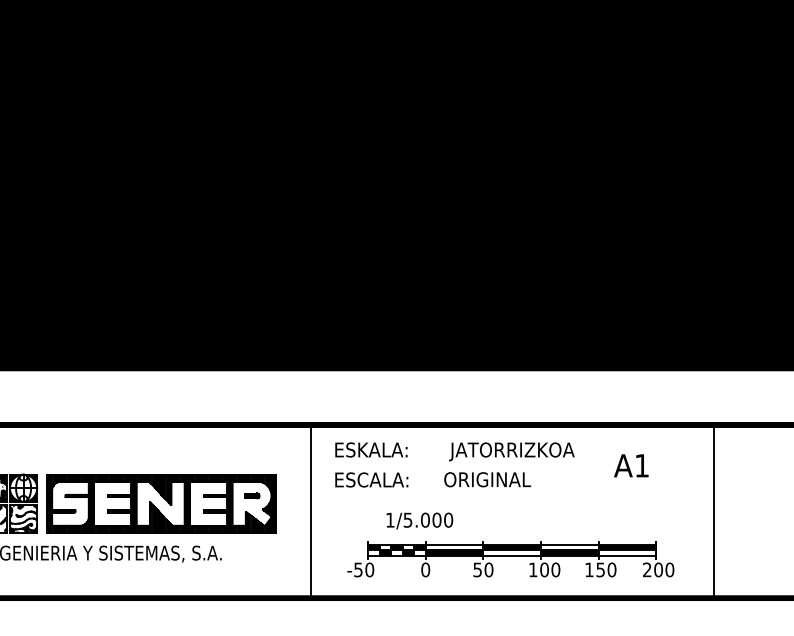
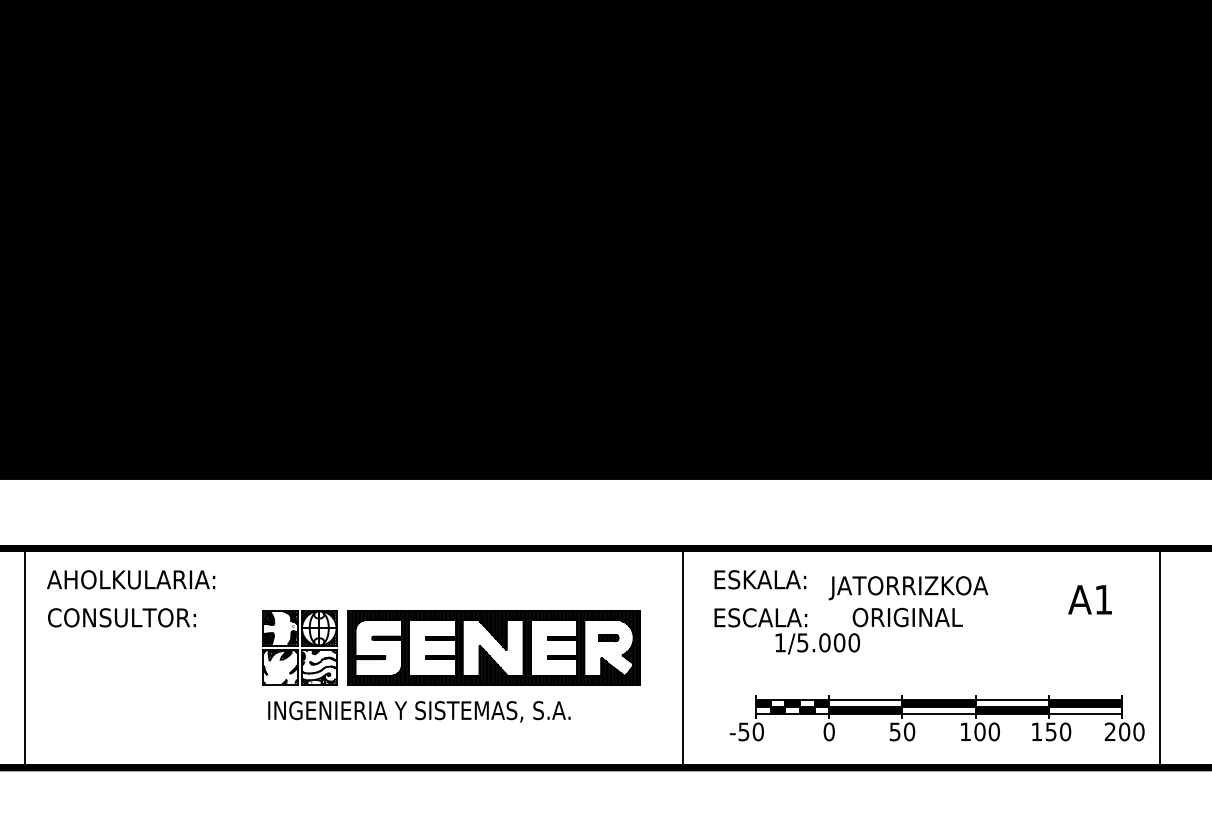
text: (511, 452) -> (908, 588), moved
line: (714, 511) -> (1160, 657), moved
text: (419, 520) -> (817, 643), moved

